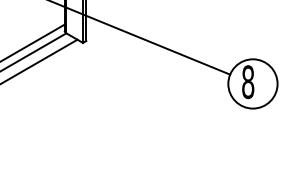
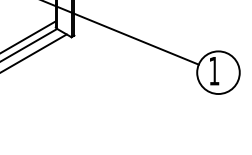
text: (248, 82) -> (214, 71), 8 -> 1

